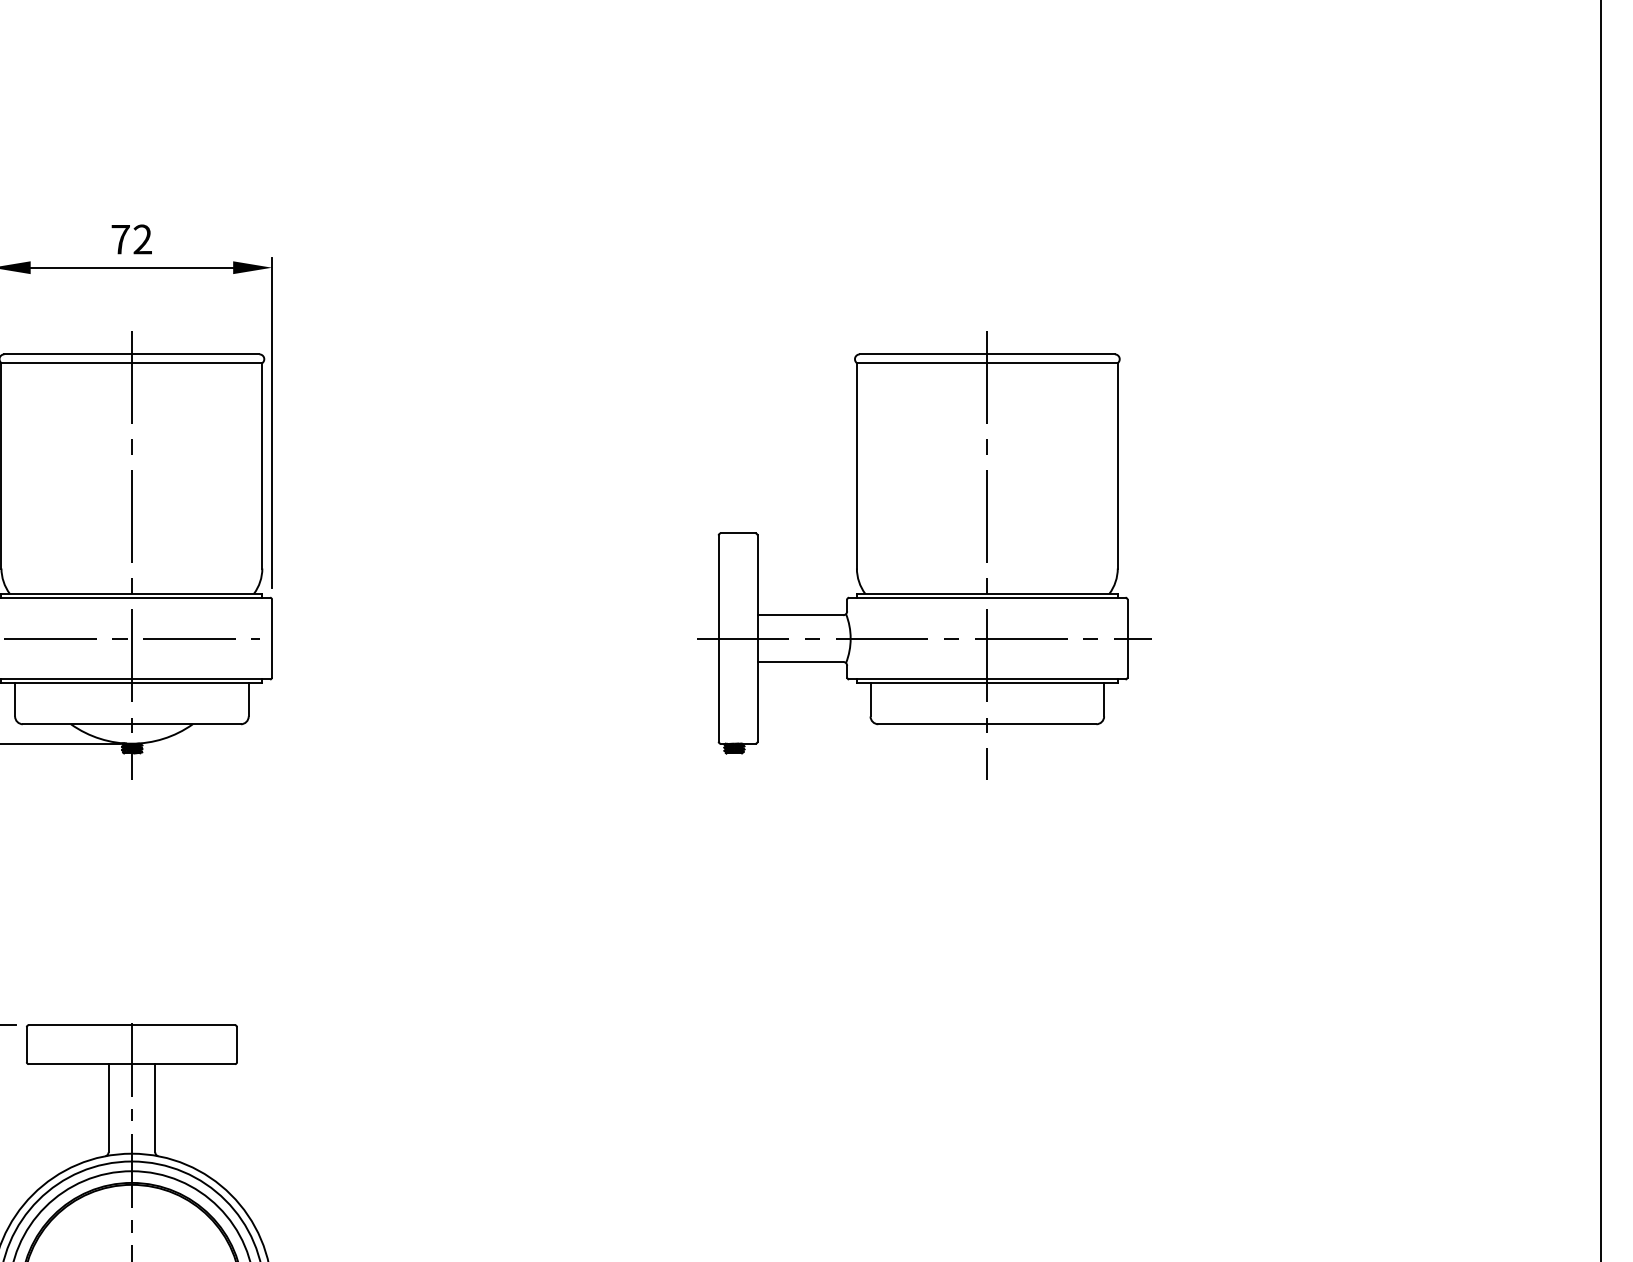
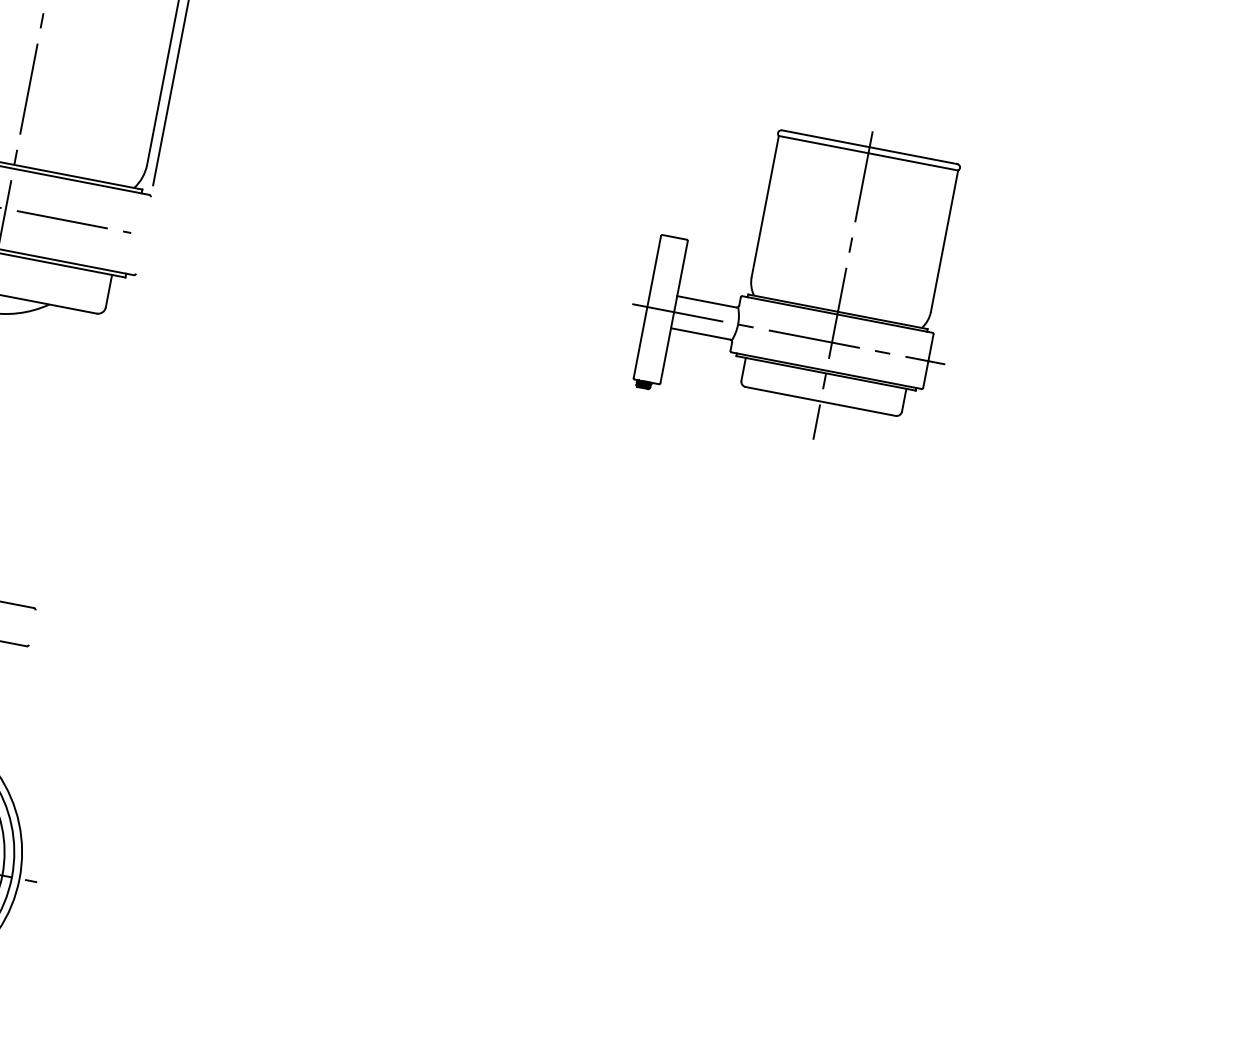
part: (924, 555) -> (799, 277), size x0.7
line: (272, 638) -> (143, 235), removed
line: (237, 1044) -> (32, 627), removed

